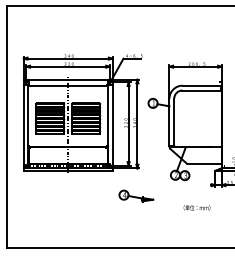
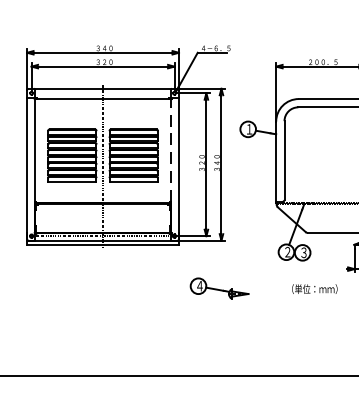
line: (108, 115) -> (172, 150), solid -> dashed
text: (196, 207) -> (313, 288), moved

